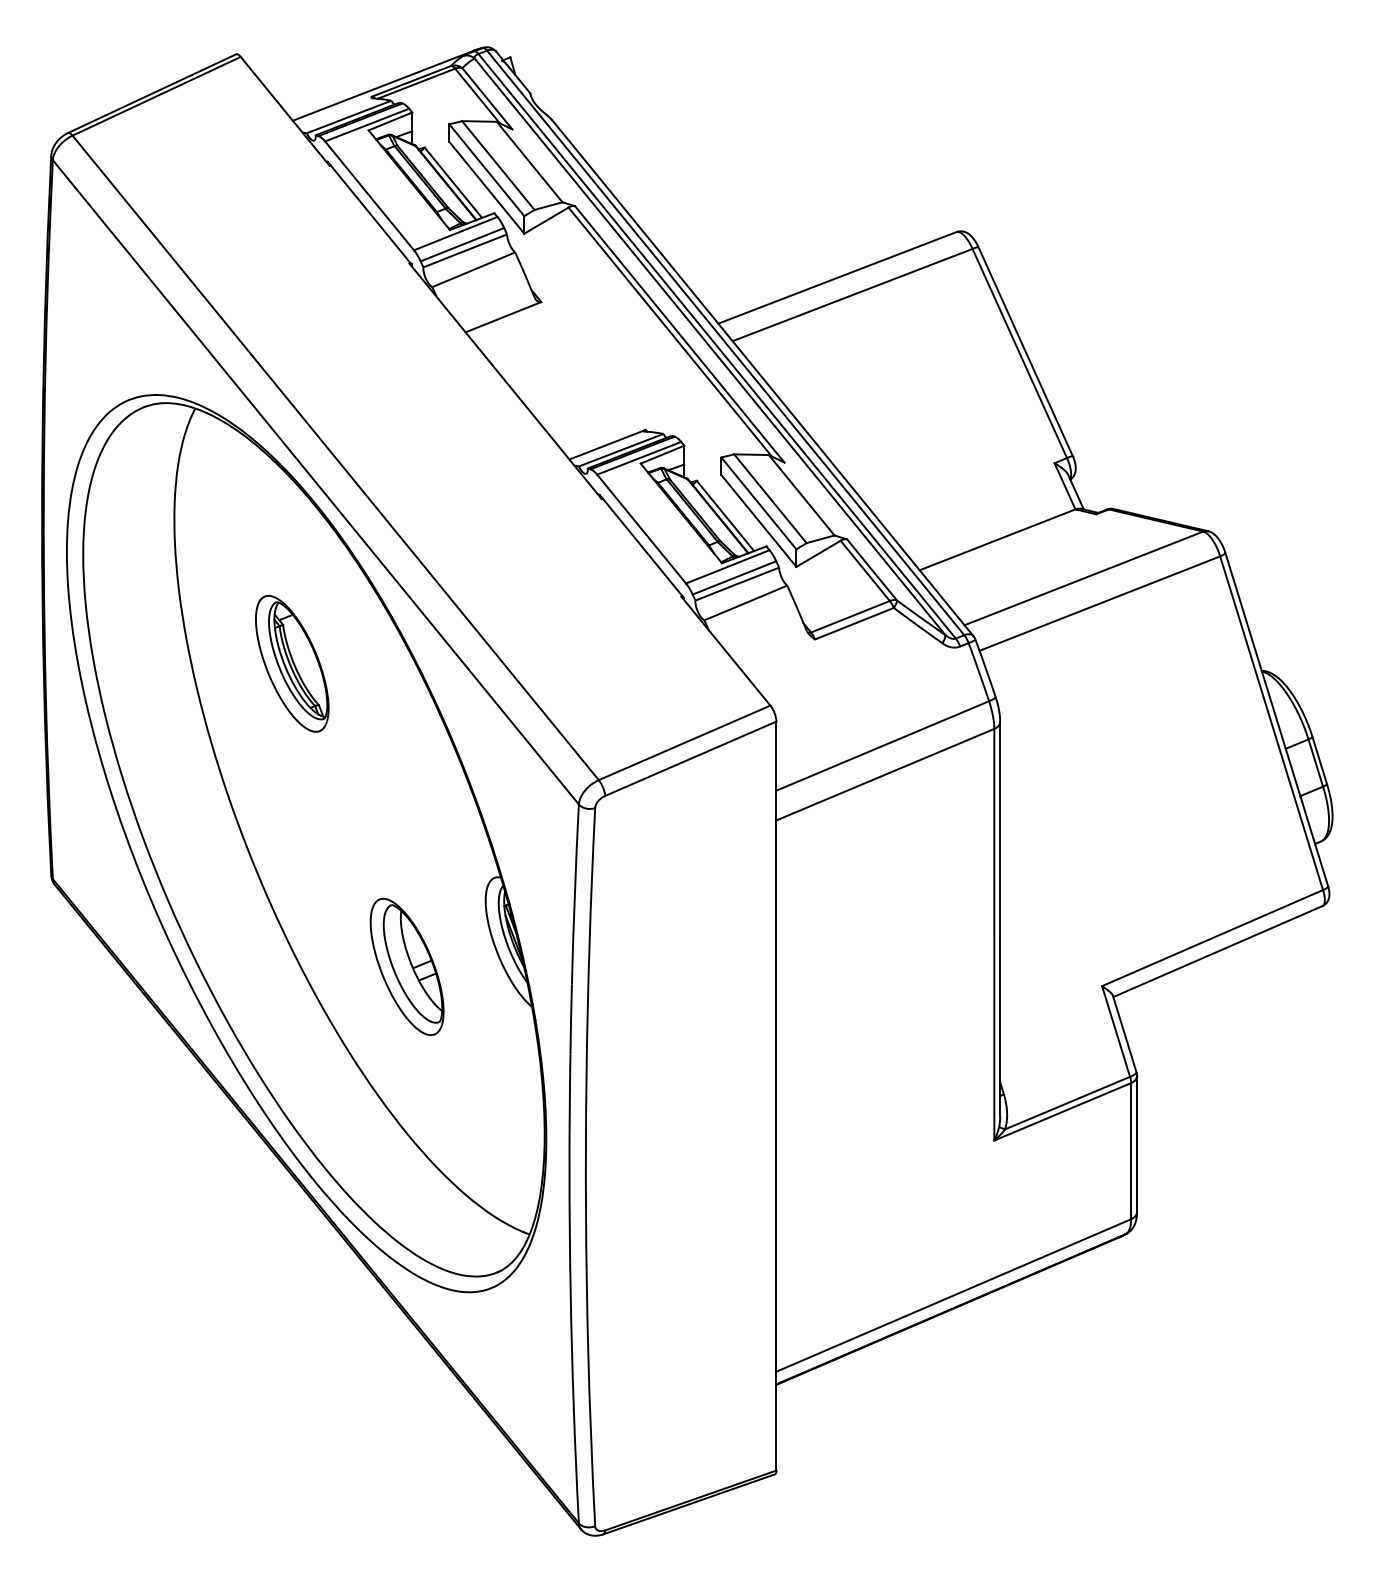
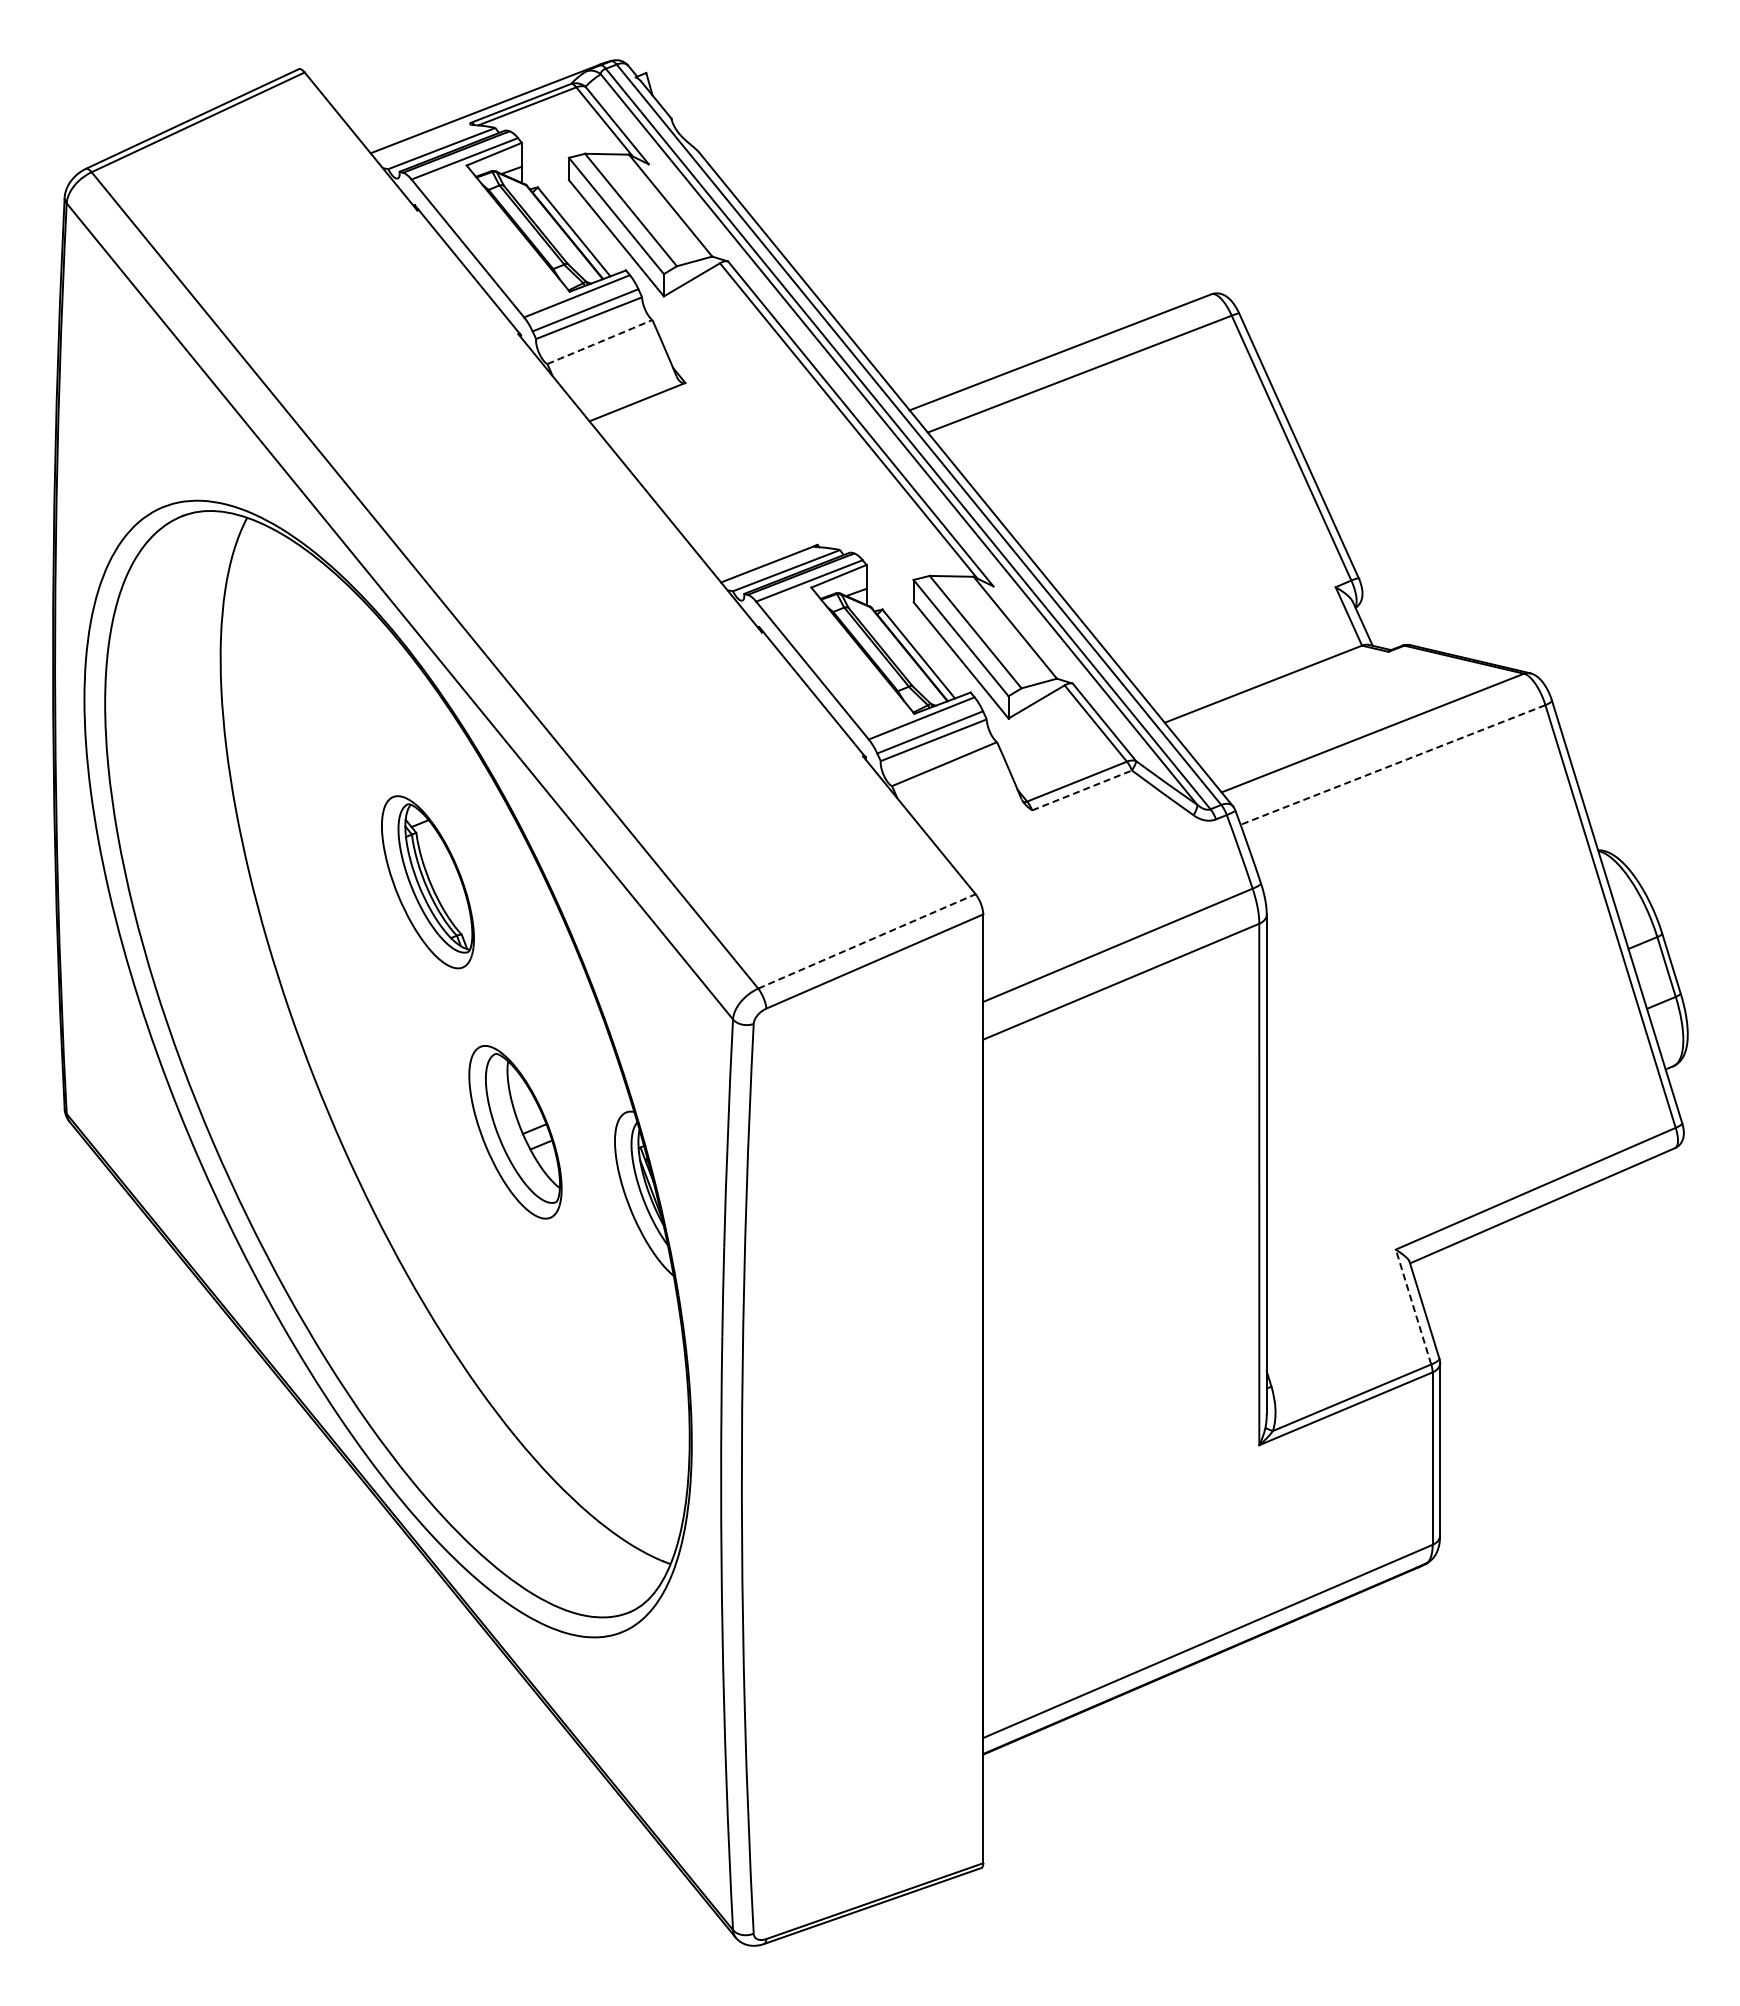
arc: (473, 270) -> (599, 342), solid -> dashed
line: (1100, 603) -> (1393, 764), solid -> dashed
line: (854, 623) -> (1082, 790), solid -> dashed
part: (291, 664) -> (427, 882), moved
line: (685, 742) -> (867, 941), solid -> dashed
part: (407, 967) -> (515, 1132), moved
line: (1116, 1031) -> (1413, 1306), solid -> dashed

